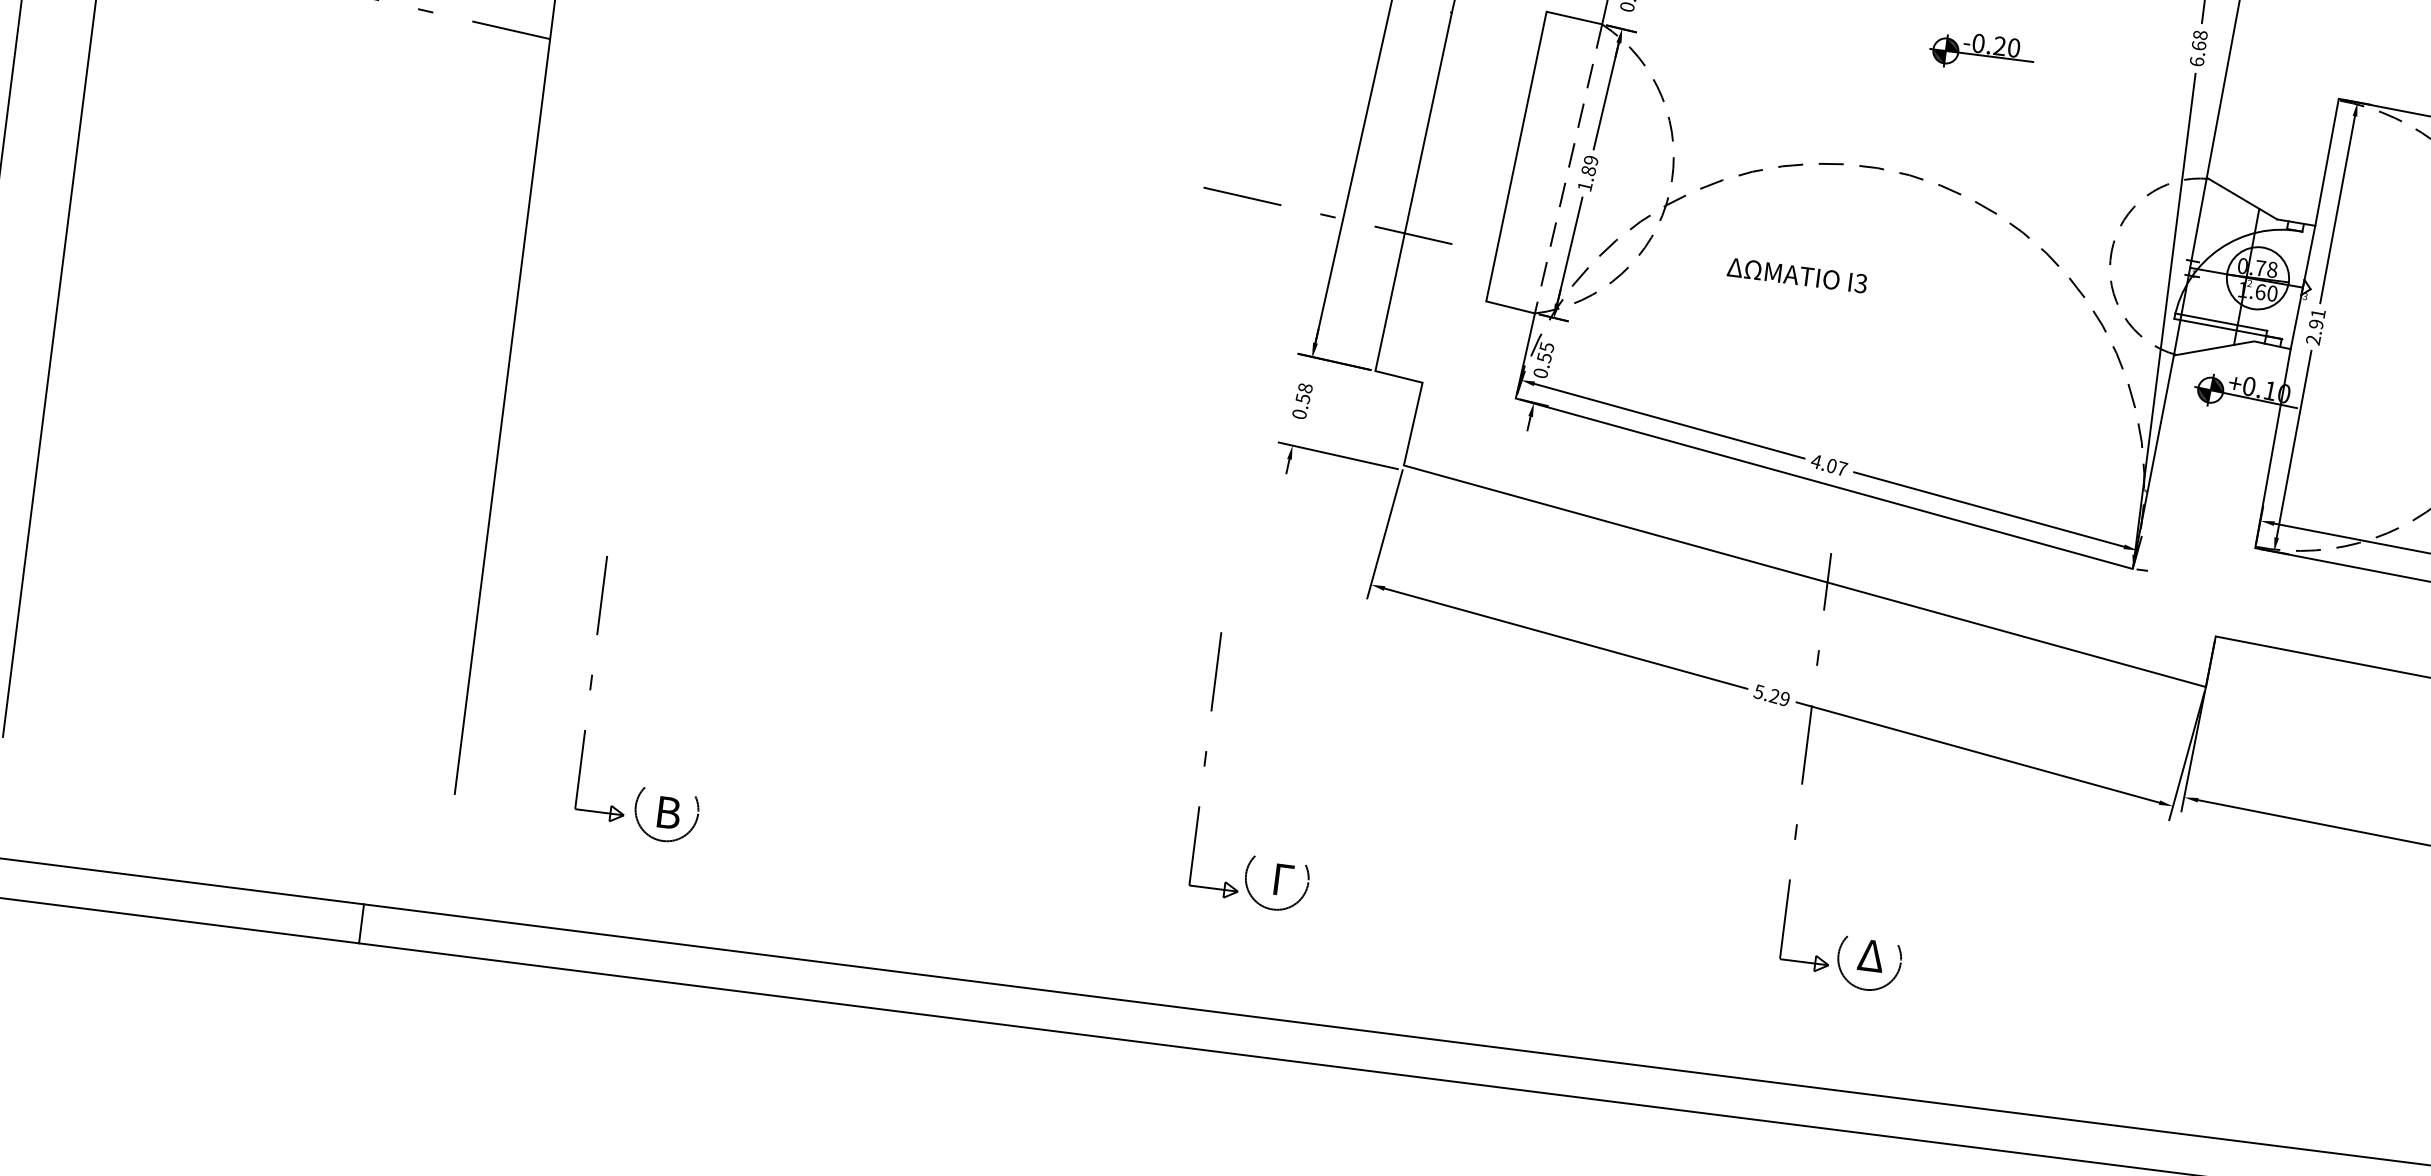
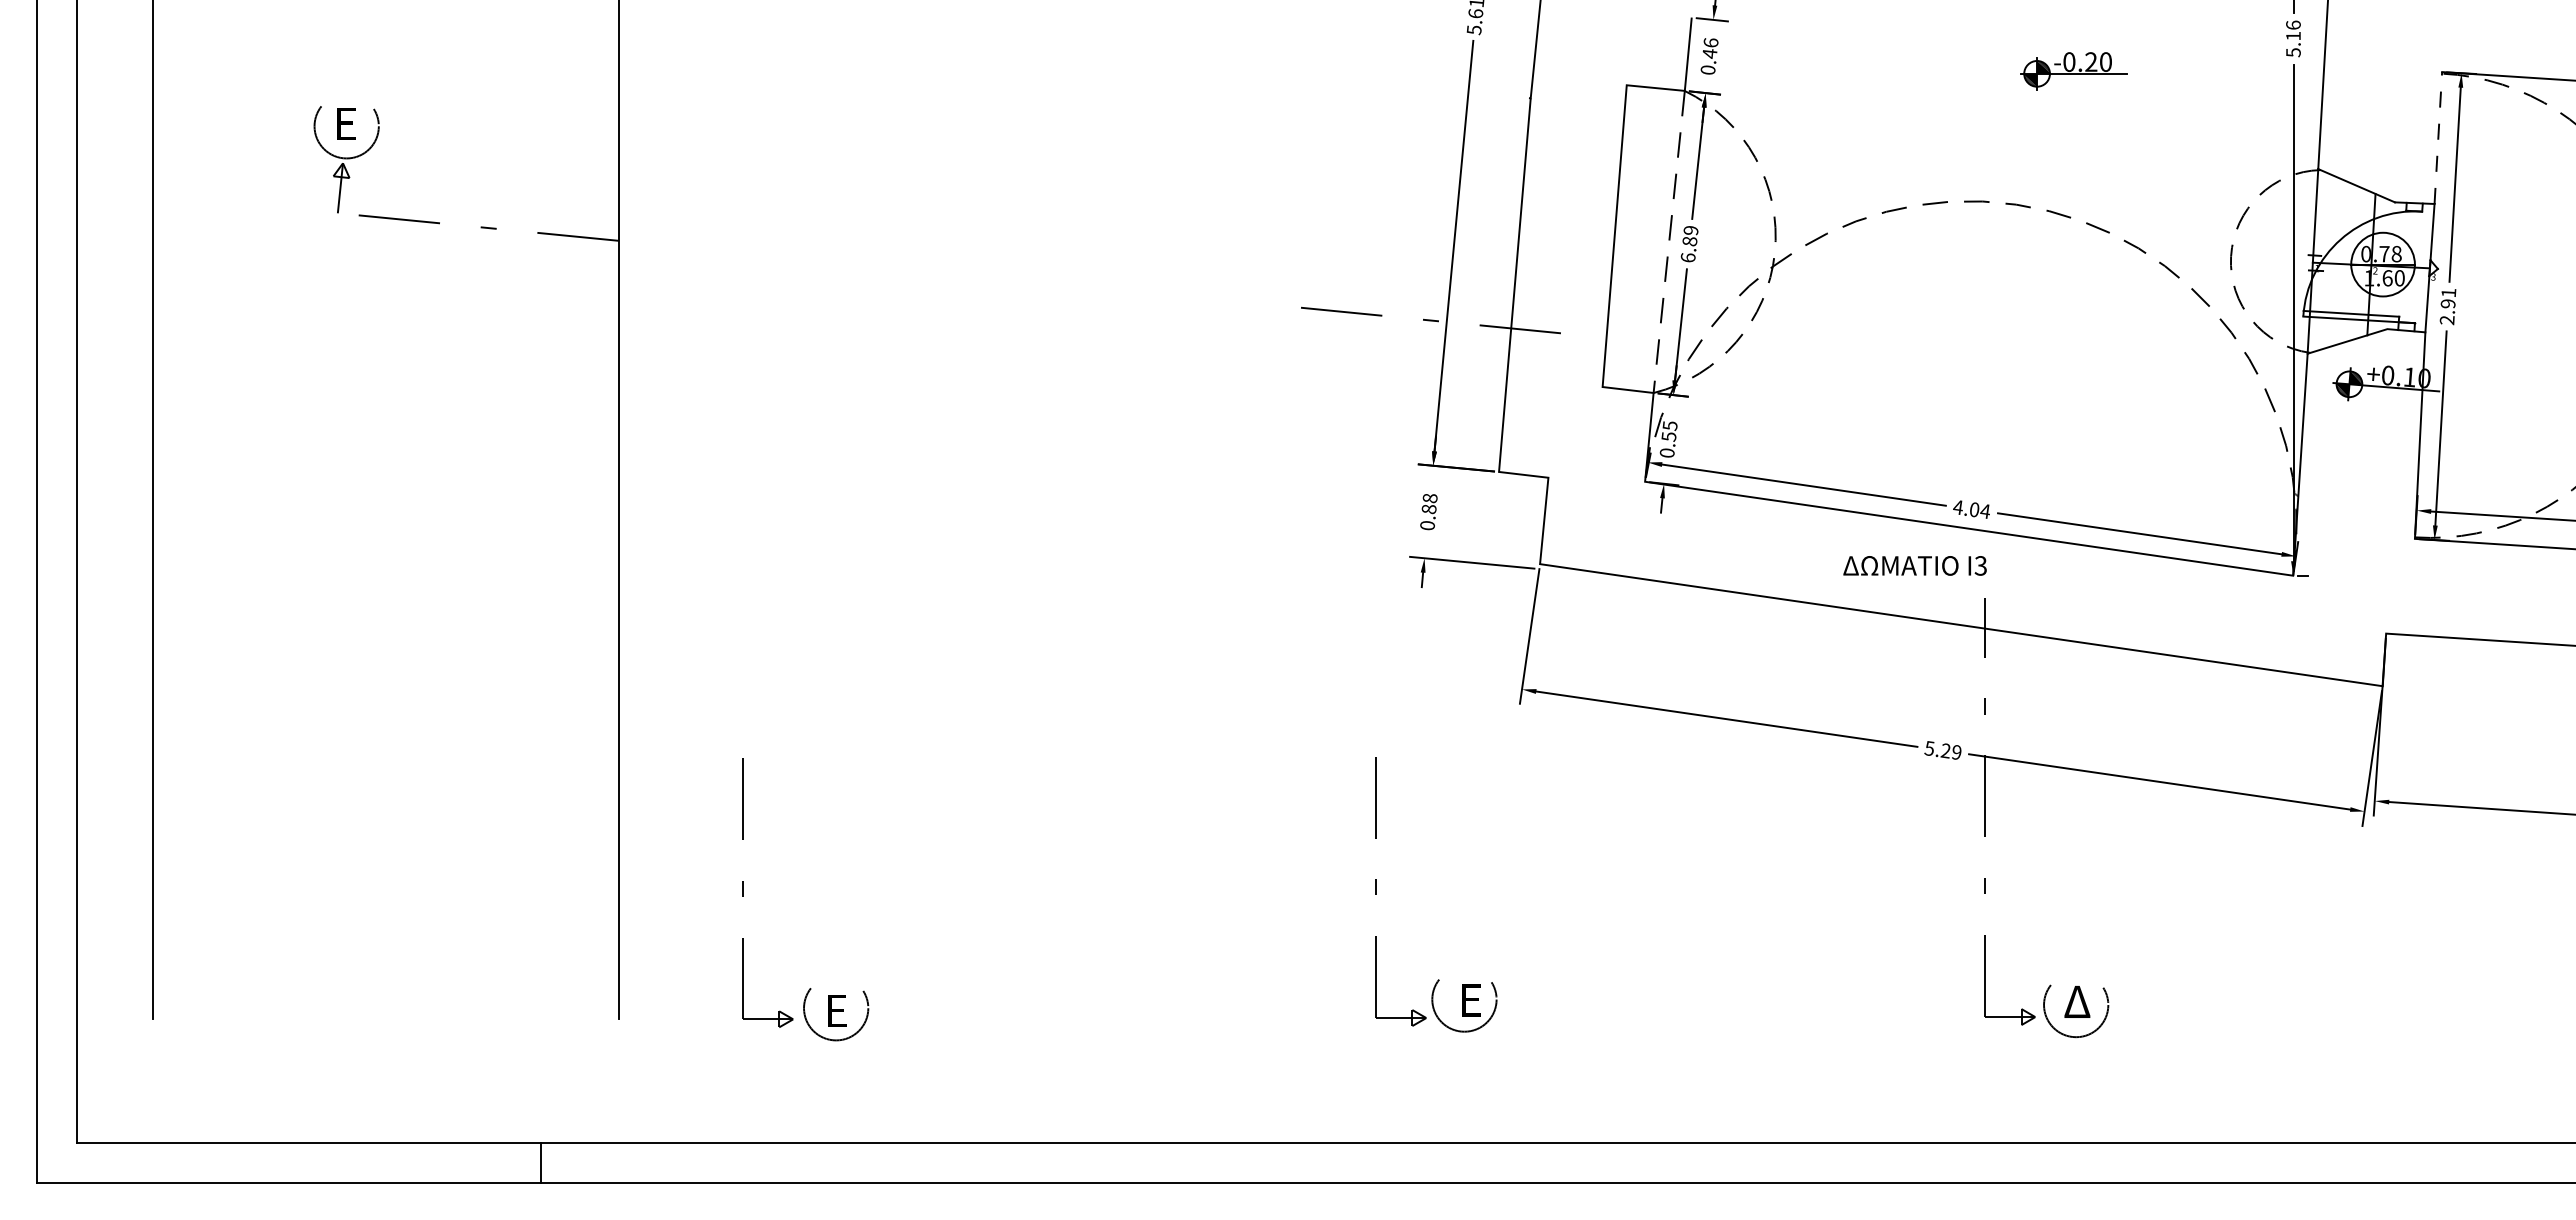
text: (2198, 48) -> (2293, 38), 6.68 -> 5.16
line: (2327, 161) -> (2438, 137), solid -> dashed
text: (1584, 186) -> (1687, 257), 1.89 -> 6.89
text: (1796, 275) -> (1914, 565), moved
text: (1302, 398) -> (1428, 509), 0.58 -> 0.88
text: (1842, 468) -> (1985, 510), 4.07 -> 4.04
text: (668, 813) -> (838, 1011), B -> E
text: (1285, 887) -> (1473, 1007), Γ -> E

